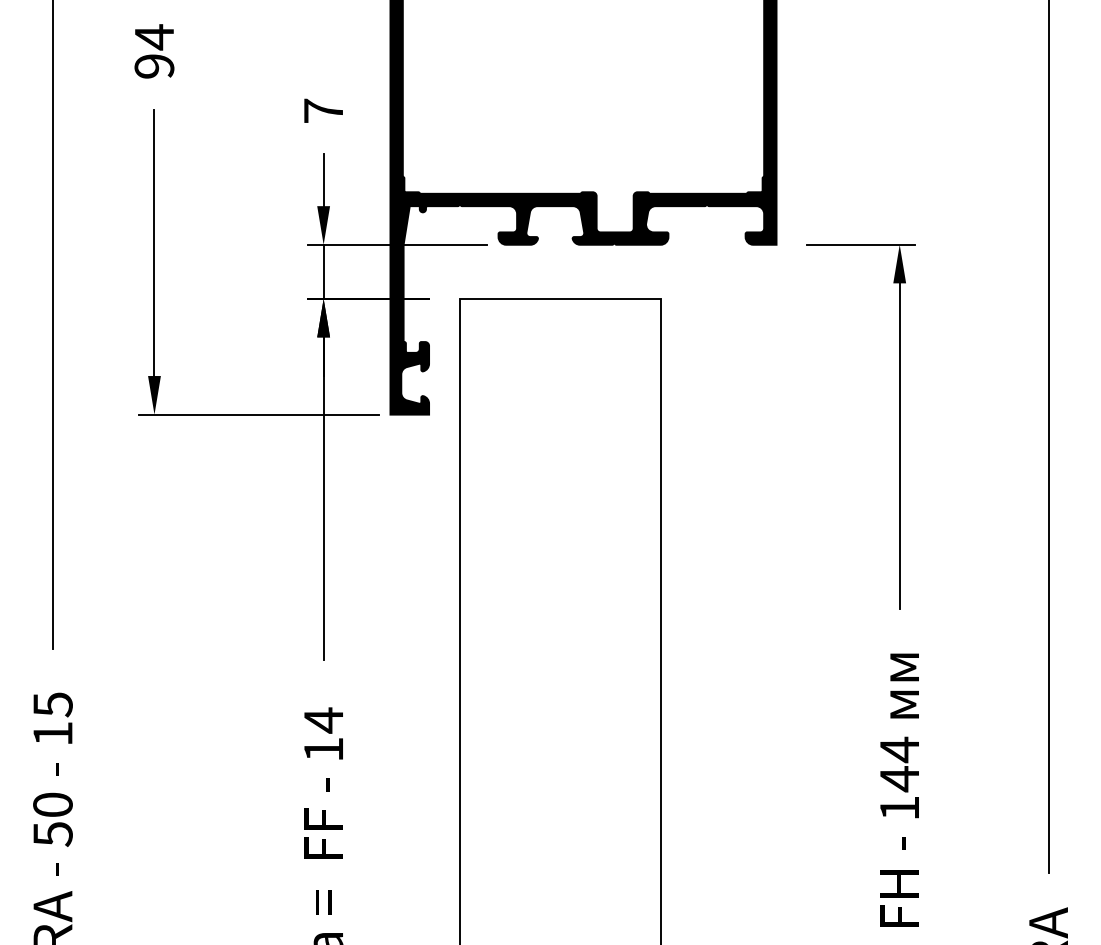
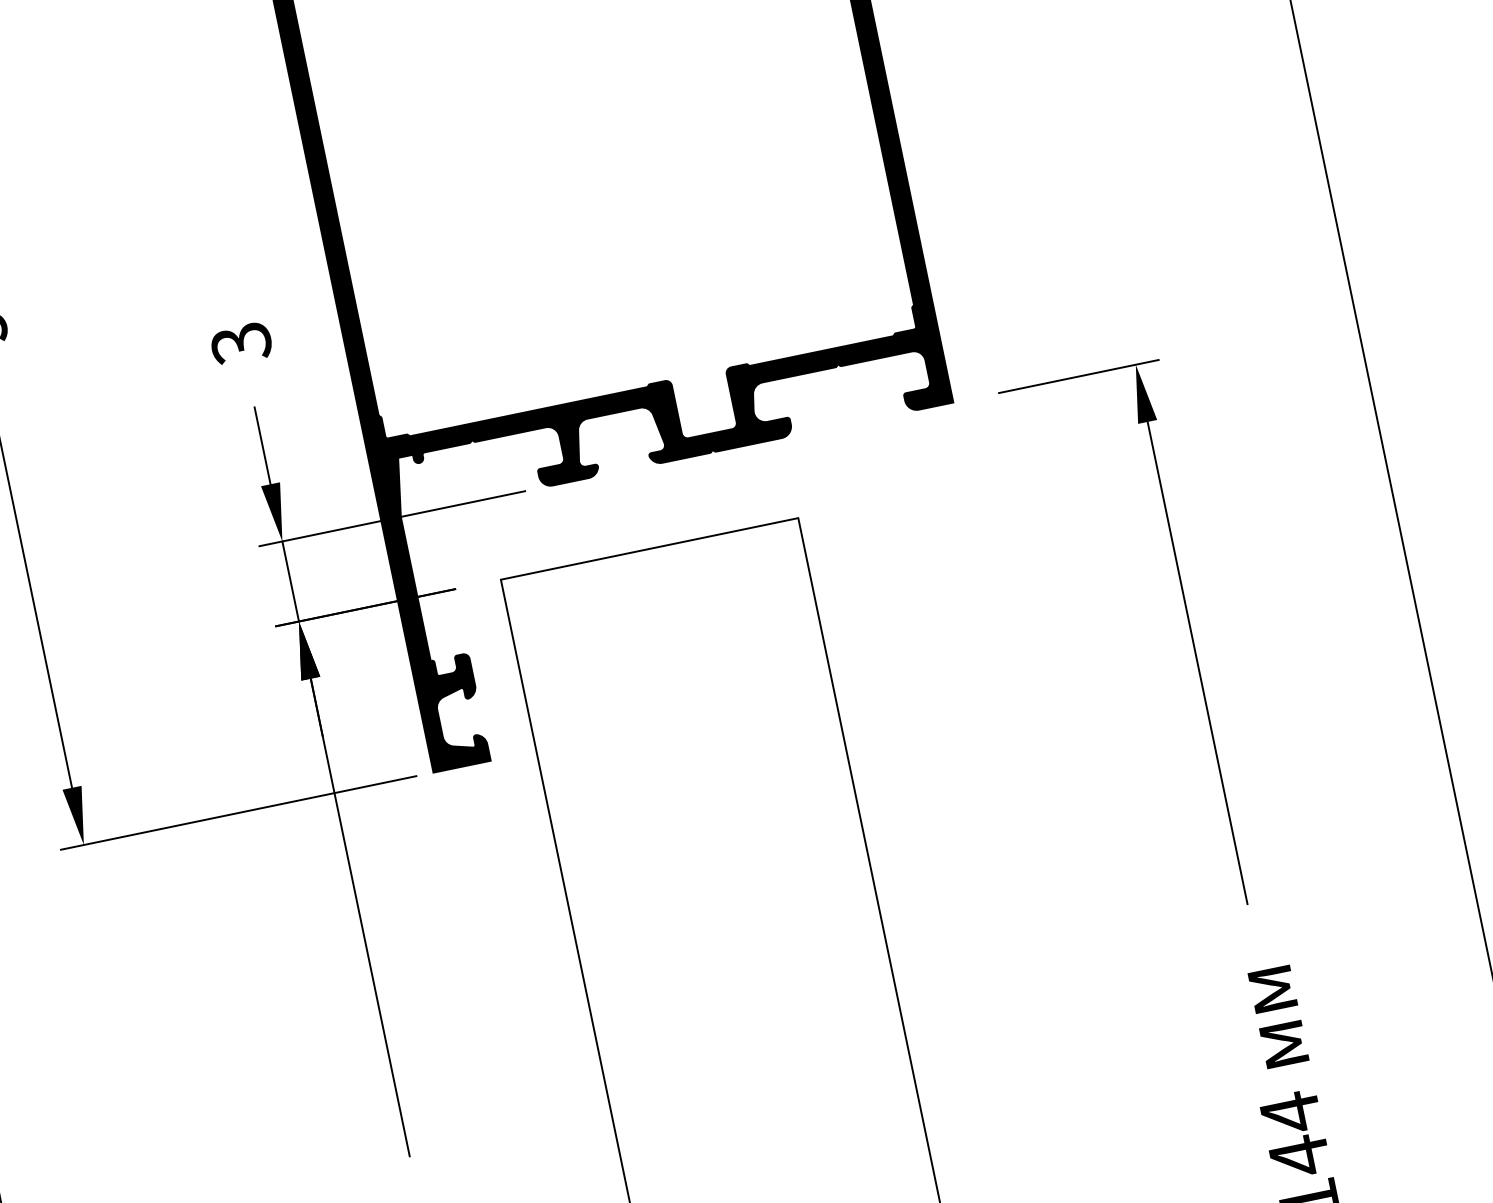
text: (323, 110) -> (240, 342), 7 -> 3

